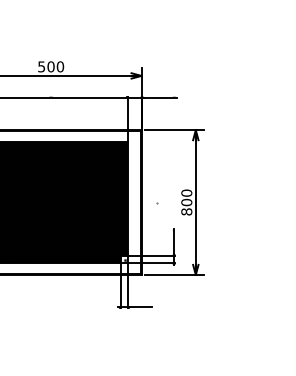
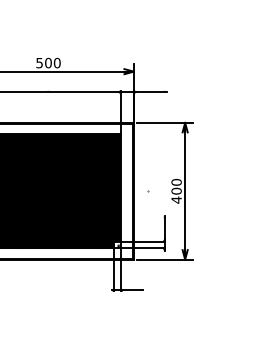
text: (186, 211) -> (176, 199), 800 -> 400

